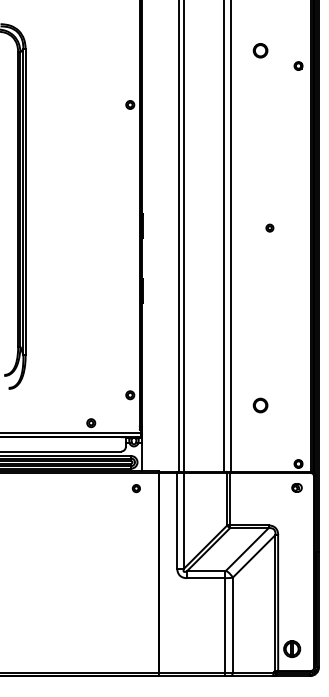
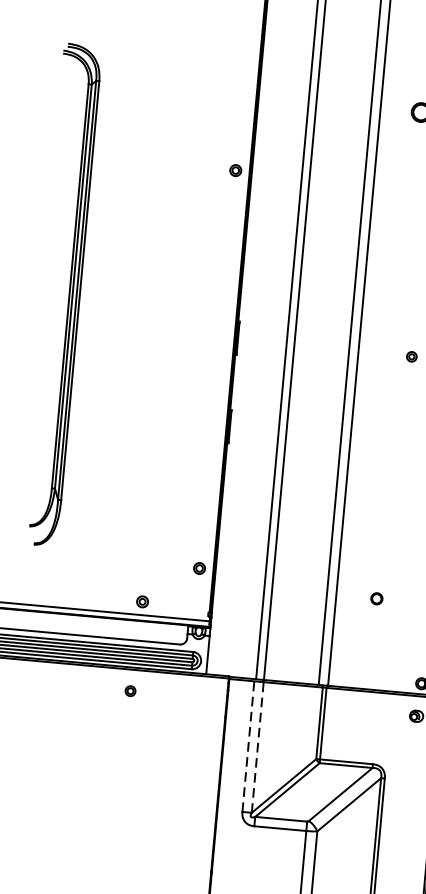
part: (260, 405) -> (376, 598), size x0.6
part: (135, 488) -> (129, 690), moved
line: (177, 519) -> (248, 744), solid -> dashed
line: (184, 520) -> (258, 746), solid -> dashed

